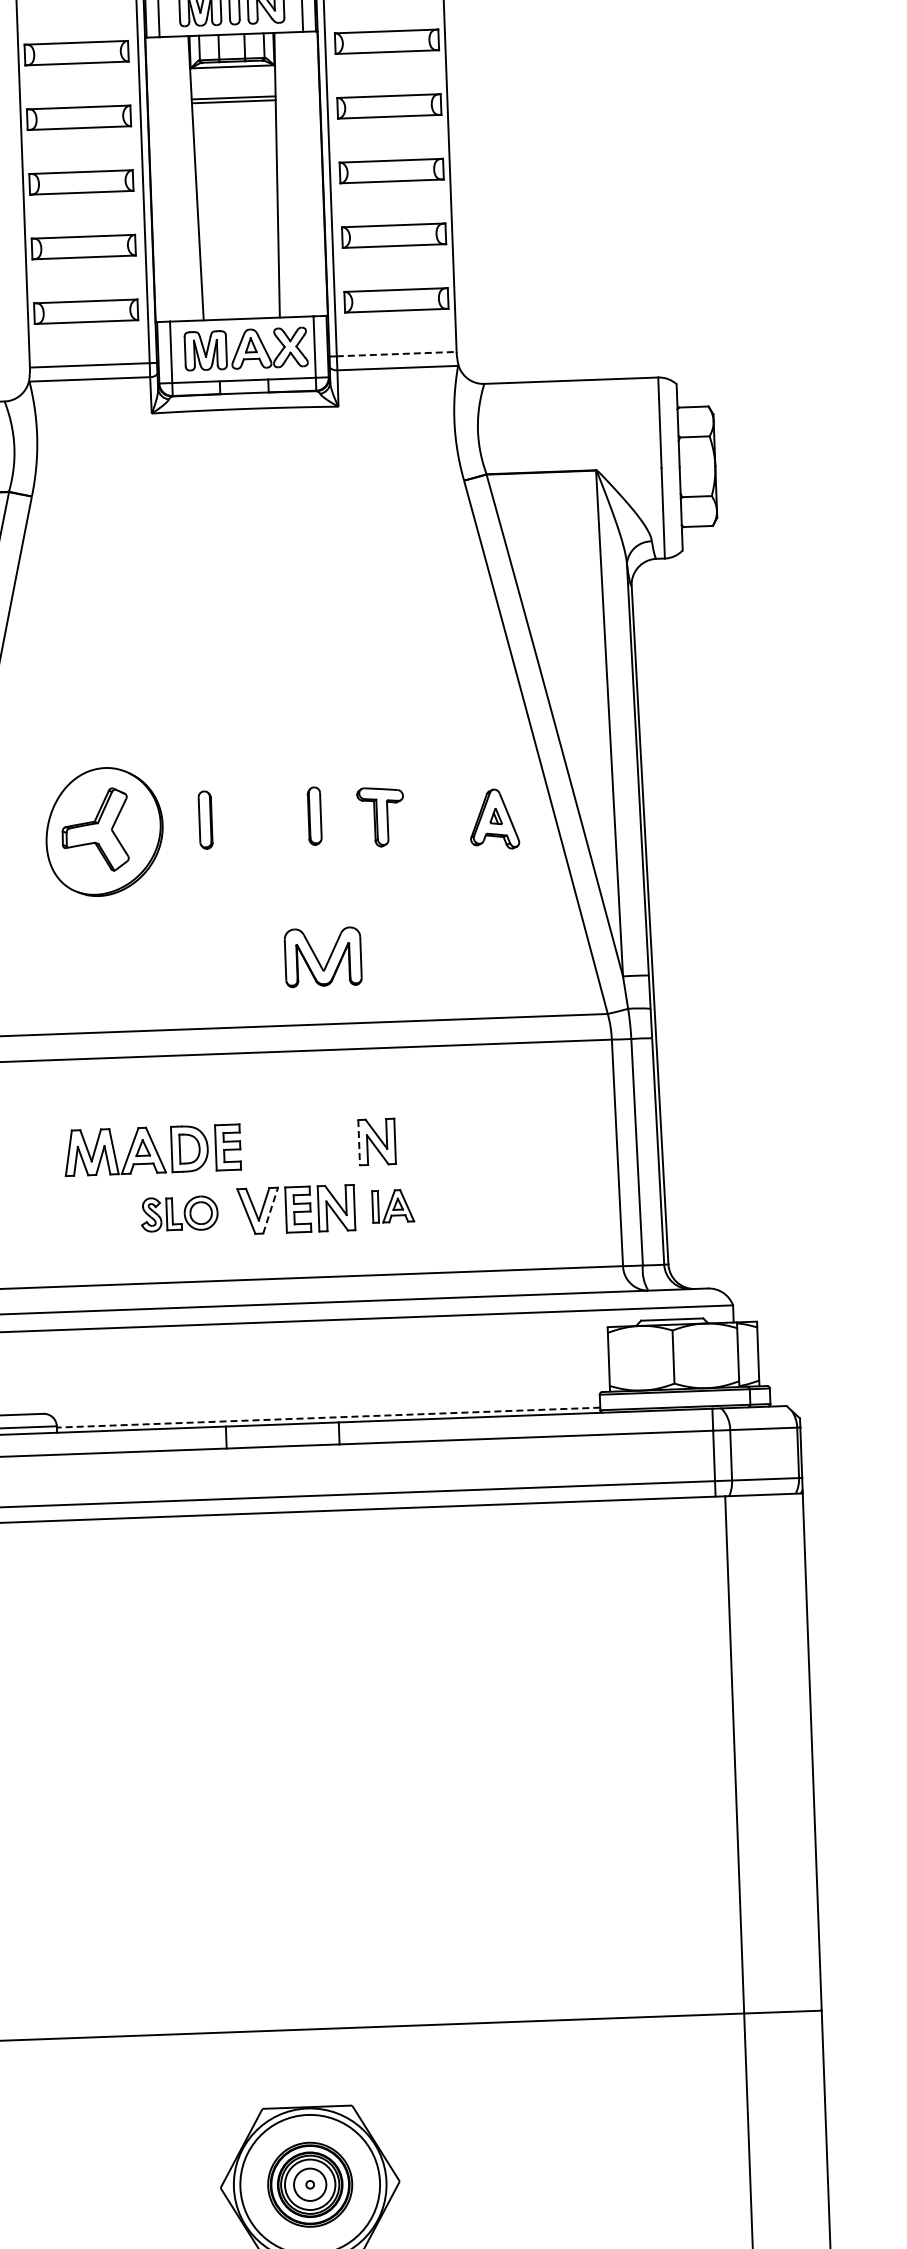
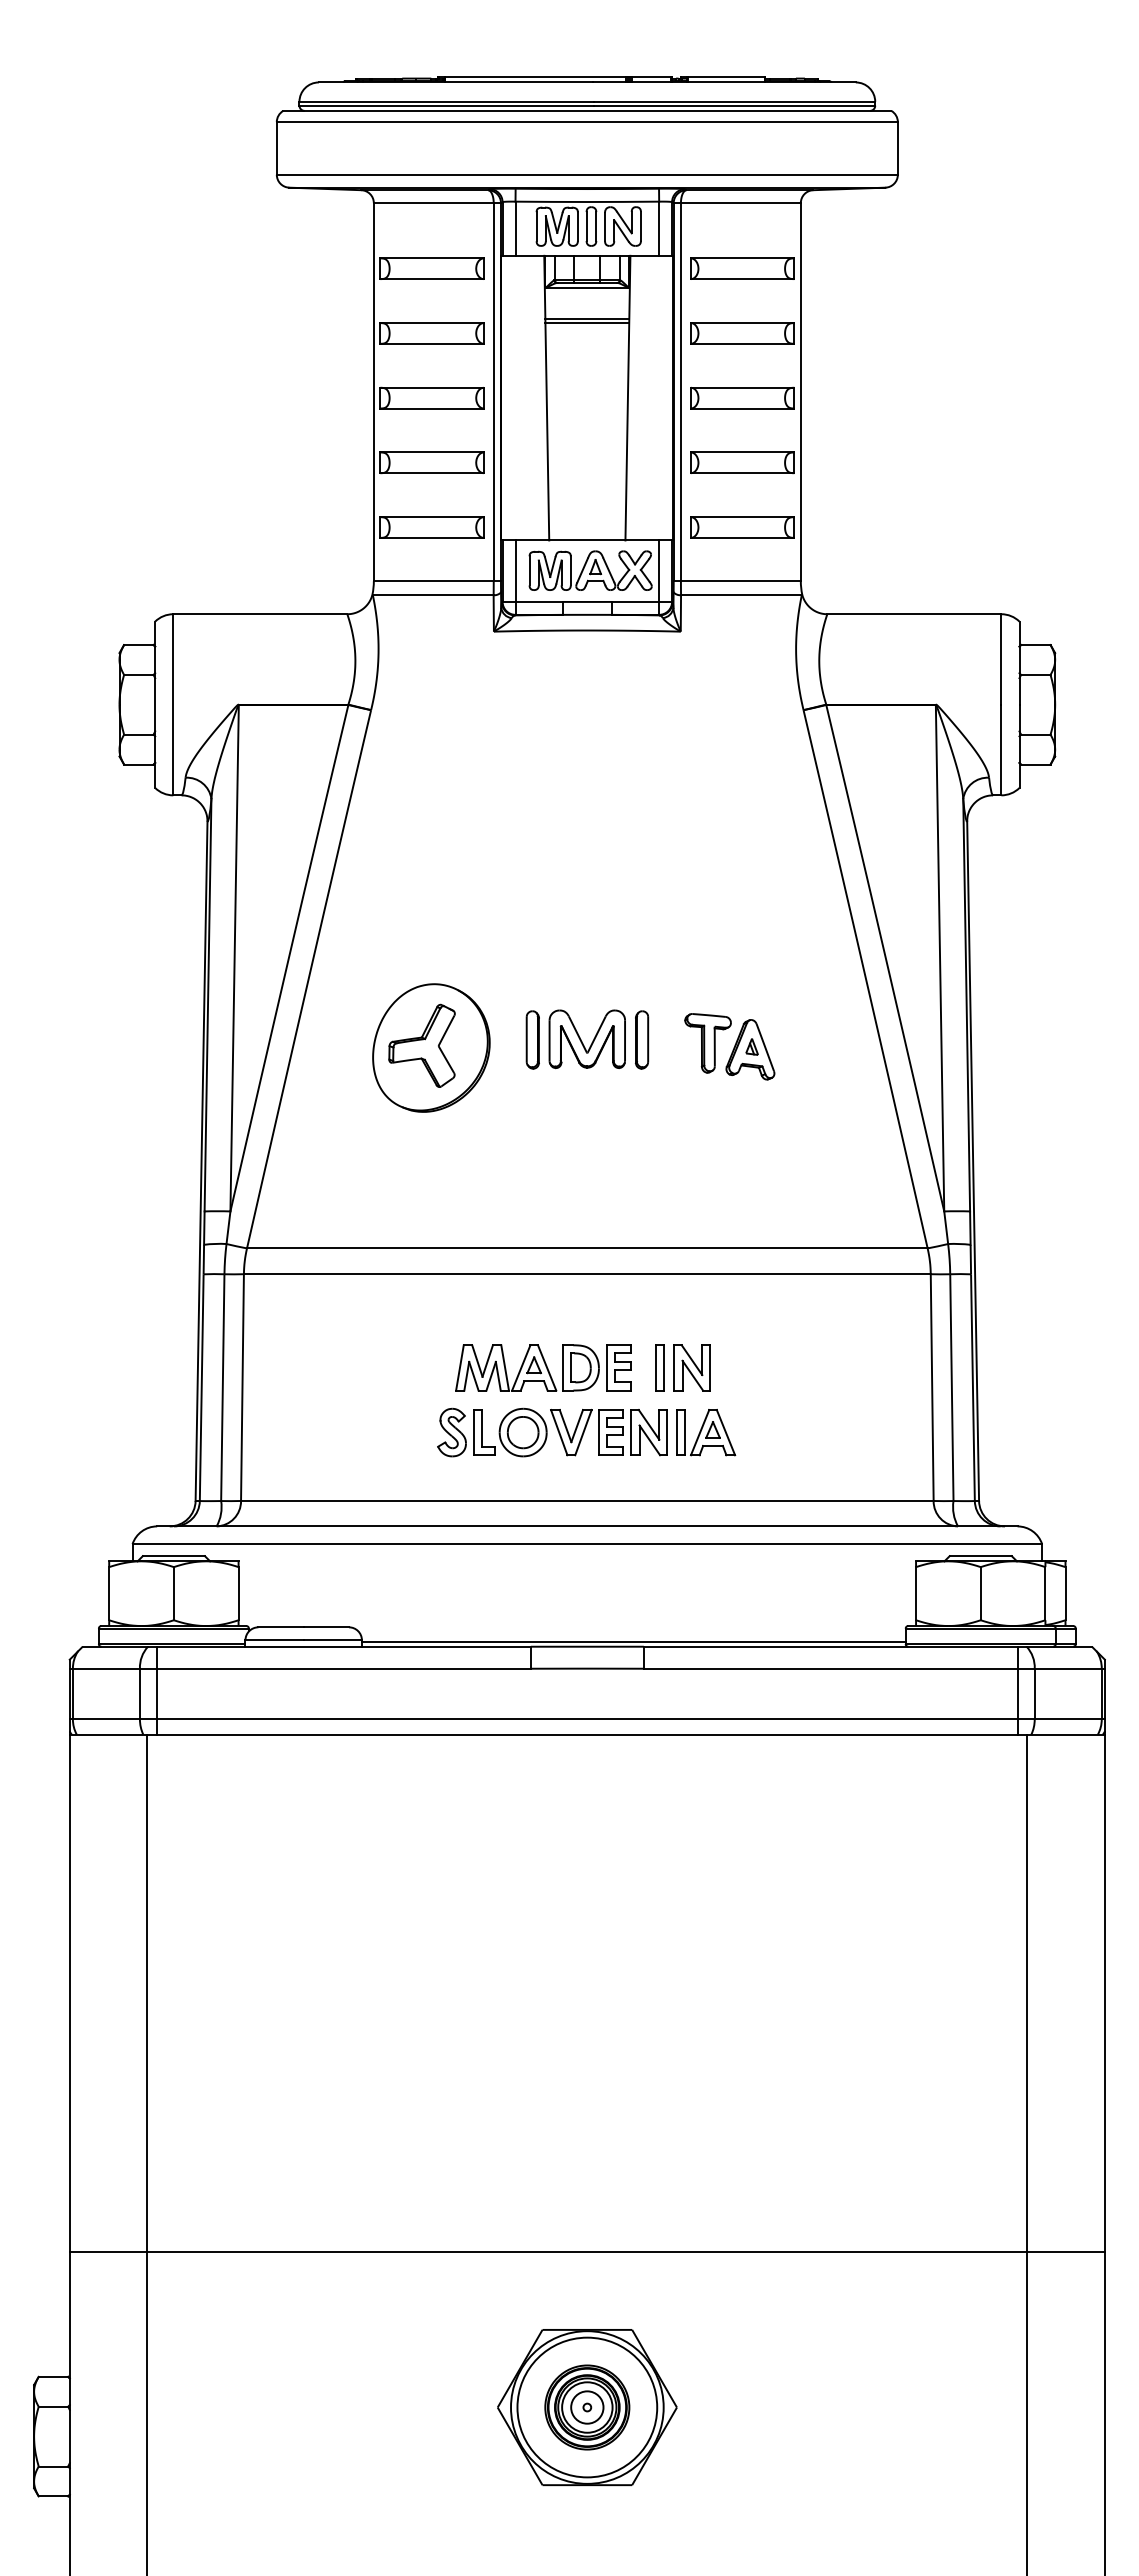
line: (396, 354) -> (740, 581), dashed -> solid
part: (494, 819) -> (750, 1049), moved
part: (322, 957) -> (586, 1039), moved
part: (344, 1142) -> (659, 1367), added
line: (359, 1142) -> (674, 1367), dashed -> solid
part: (152, 1149) -> (543, 1367), moved
part: (393, 1206) -> (706, 1432), size x1.43
line: (270, 1210) -> (583, 1432), dashed -> solid
part: (179, 1213) -> (492, 1432), size x1.43
line: (328, 1417) -> (633, 1641), dashed -> solid

